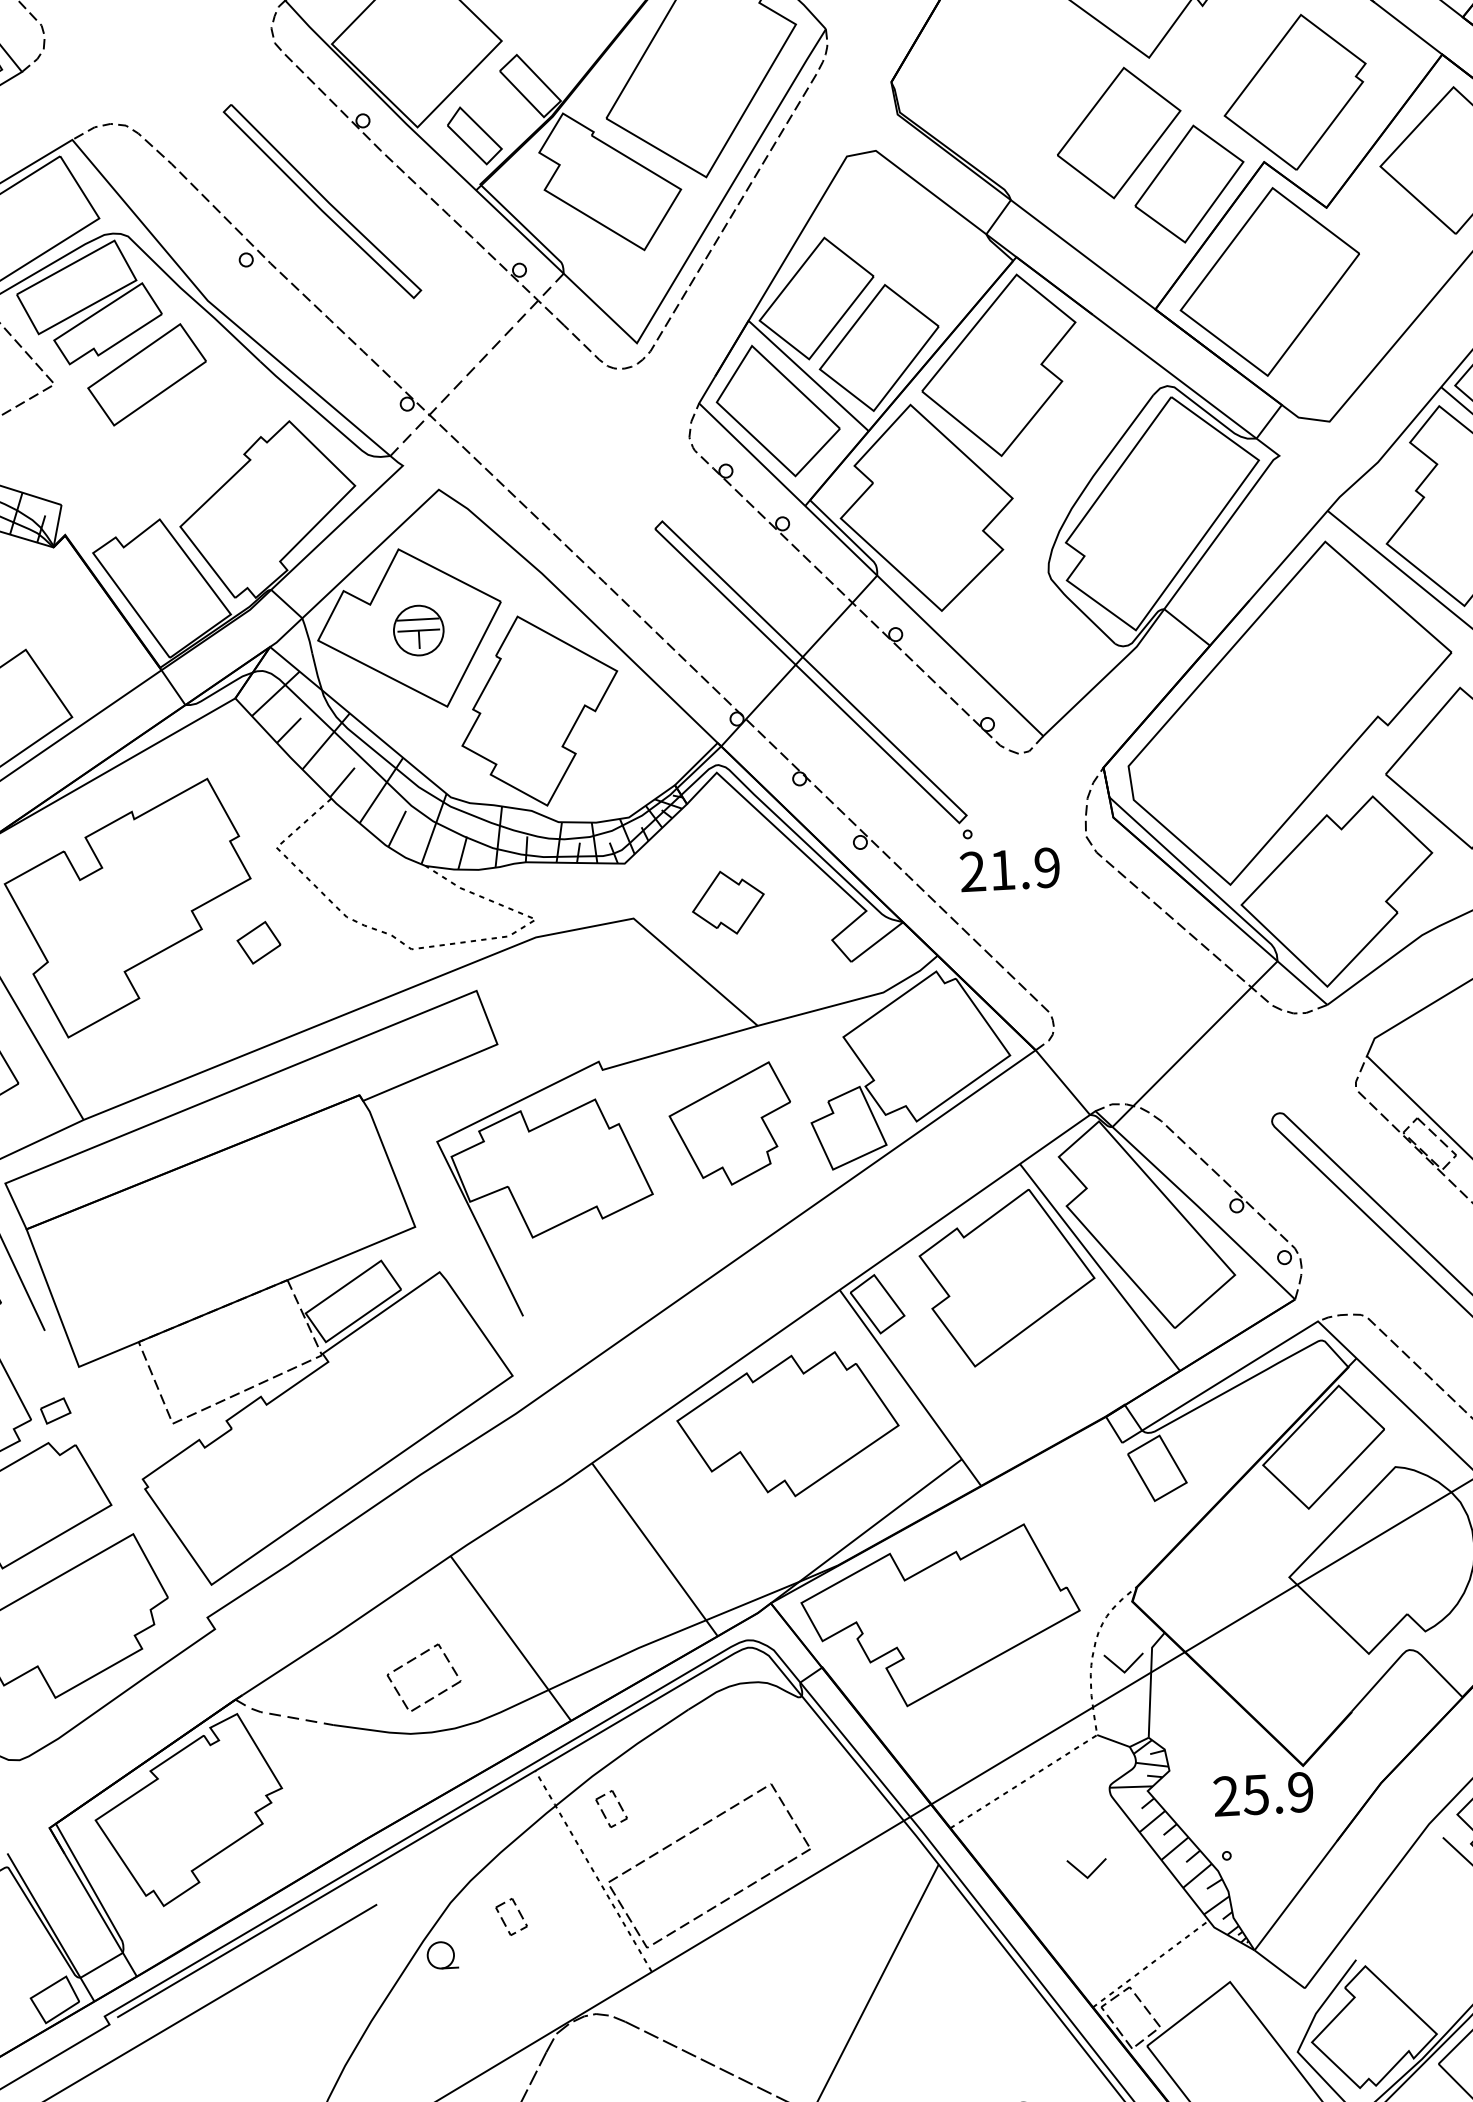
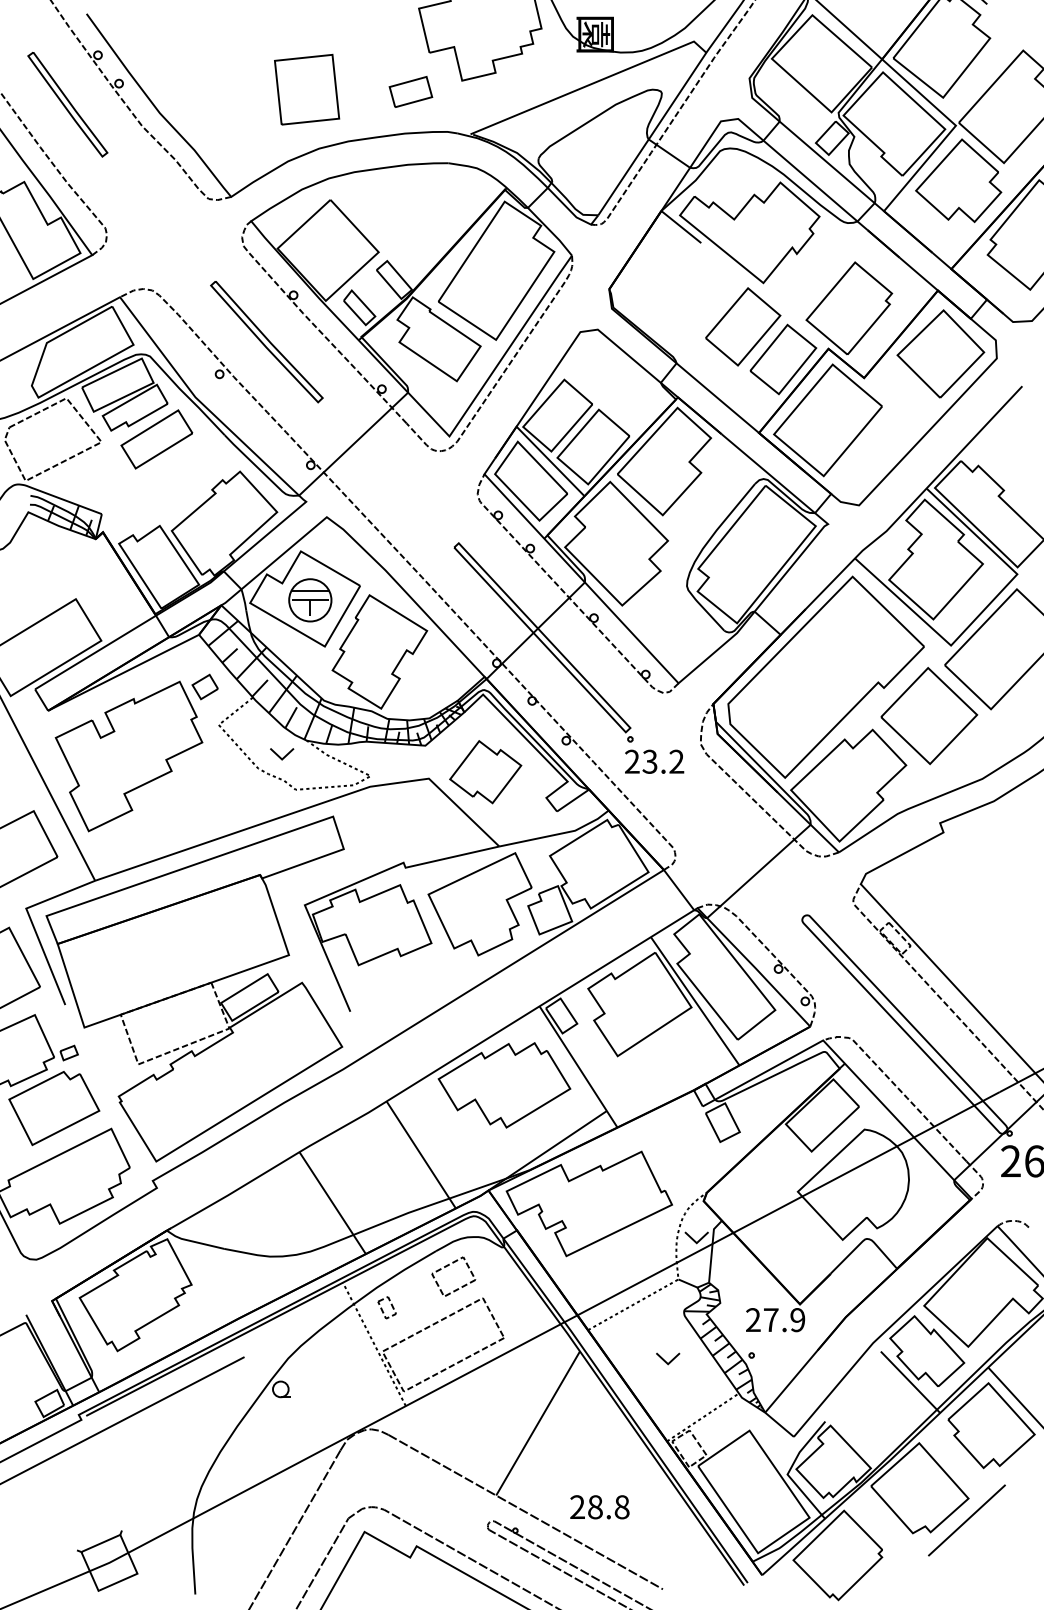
line: (476, 363) -> (353, 443), dashed -> solid
part: (419, 630) -> (310, 600), size x1.43
text: (1025, 868) -> (663, 761), 21.9 -> 23.2
part: (386, 891) -> (282, 754), added
part: (727, 903) -> (485, 772), size x1.67
part: (257, 941) -> (204, 686), moved
part: (729, 1124) -> (479, 904), size x1.43
part: (414, 1661) -> (448, 1266), moved
line: (281, 1715) -> (193, 1241), dashed -> solid
text: (1255, 1795) -> (770, 1320), 25.9 -> 27.9
part: (510, 1916) -> (323, 1368), removed

